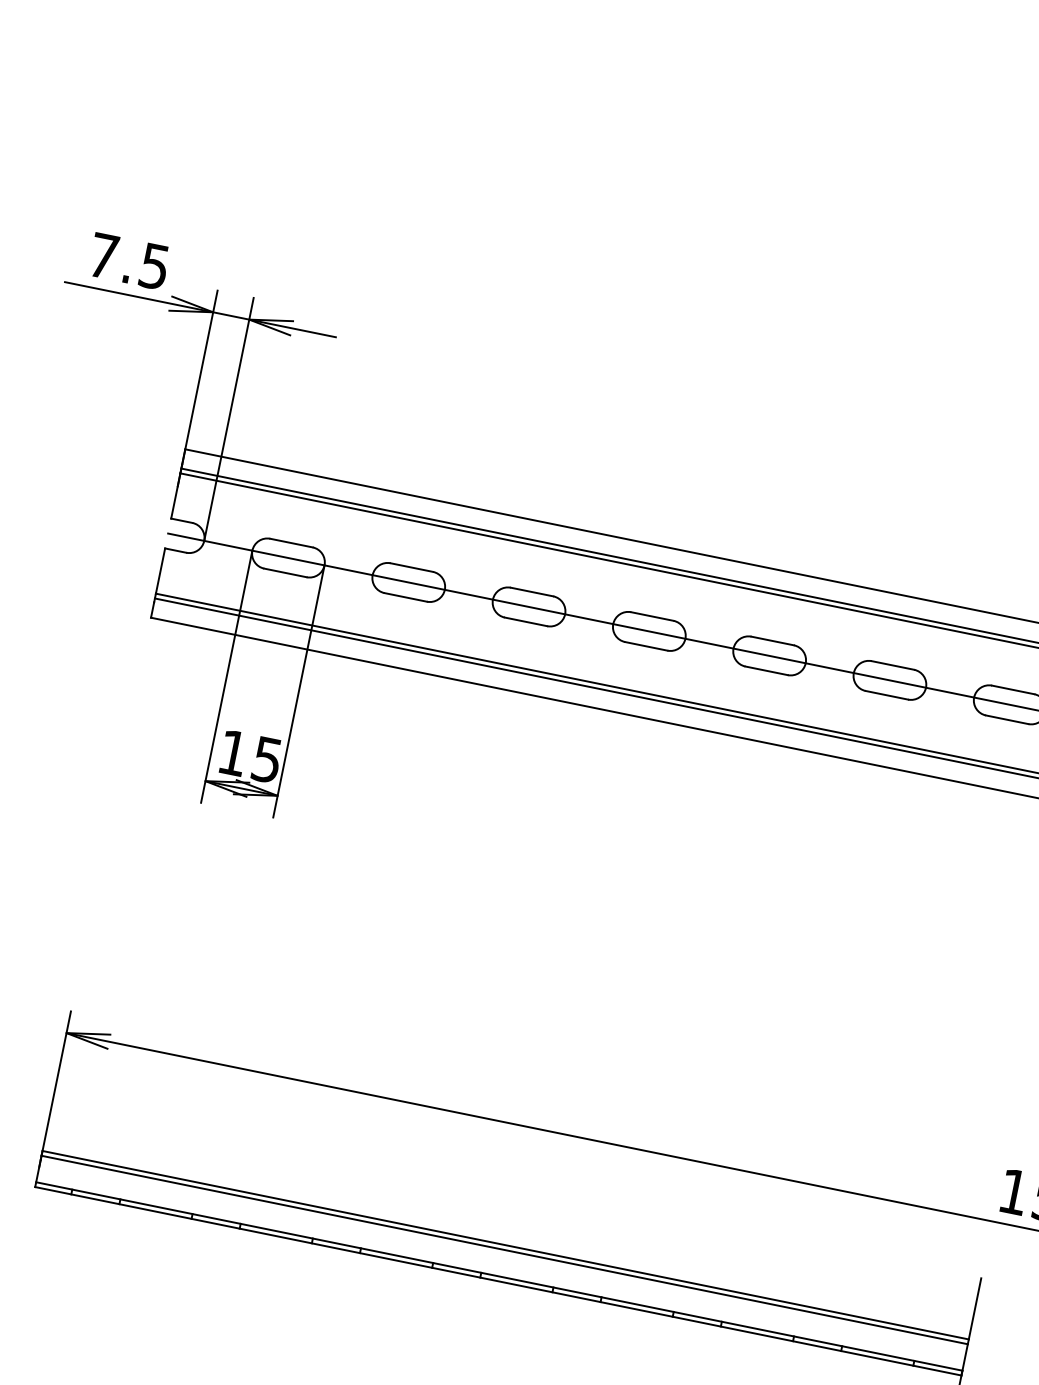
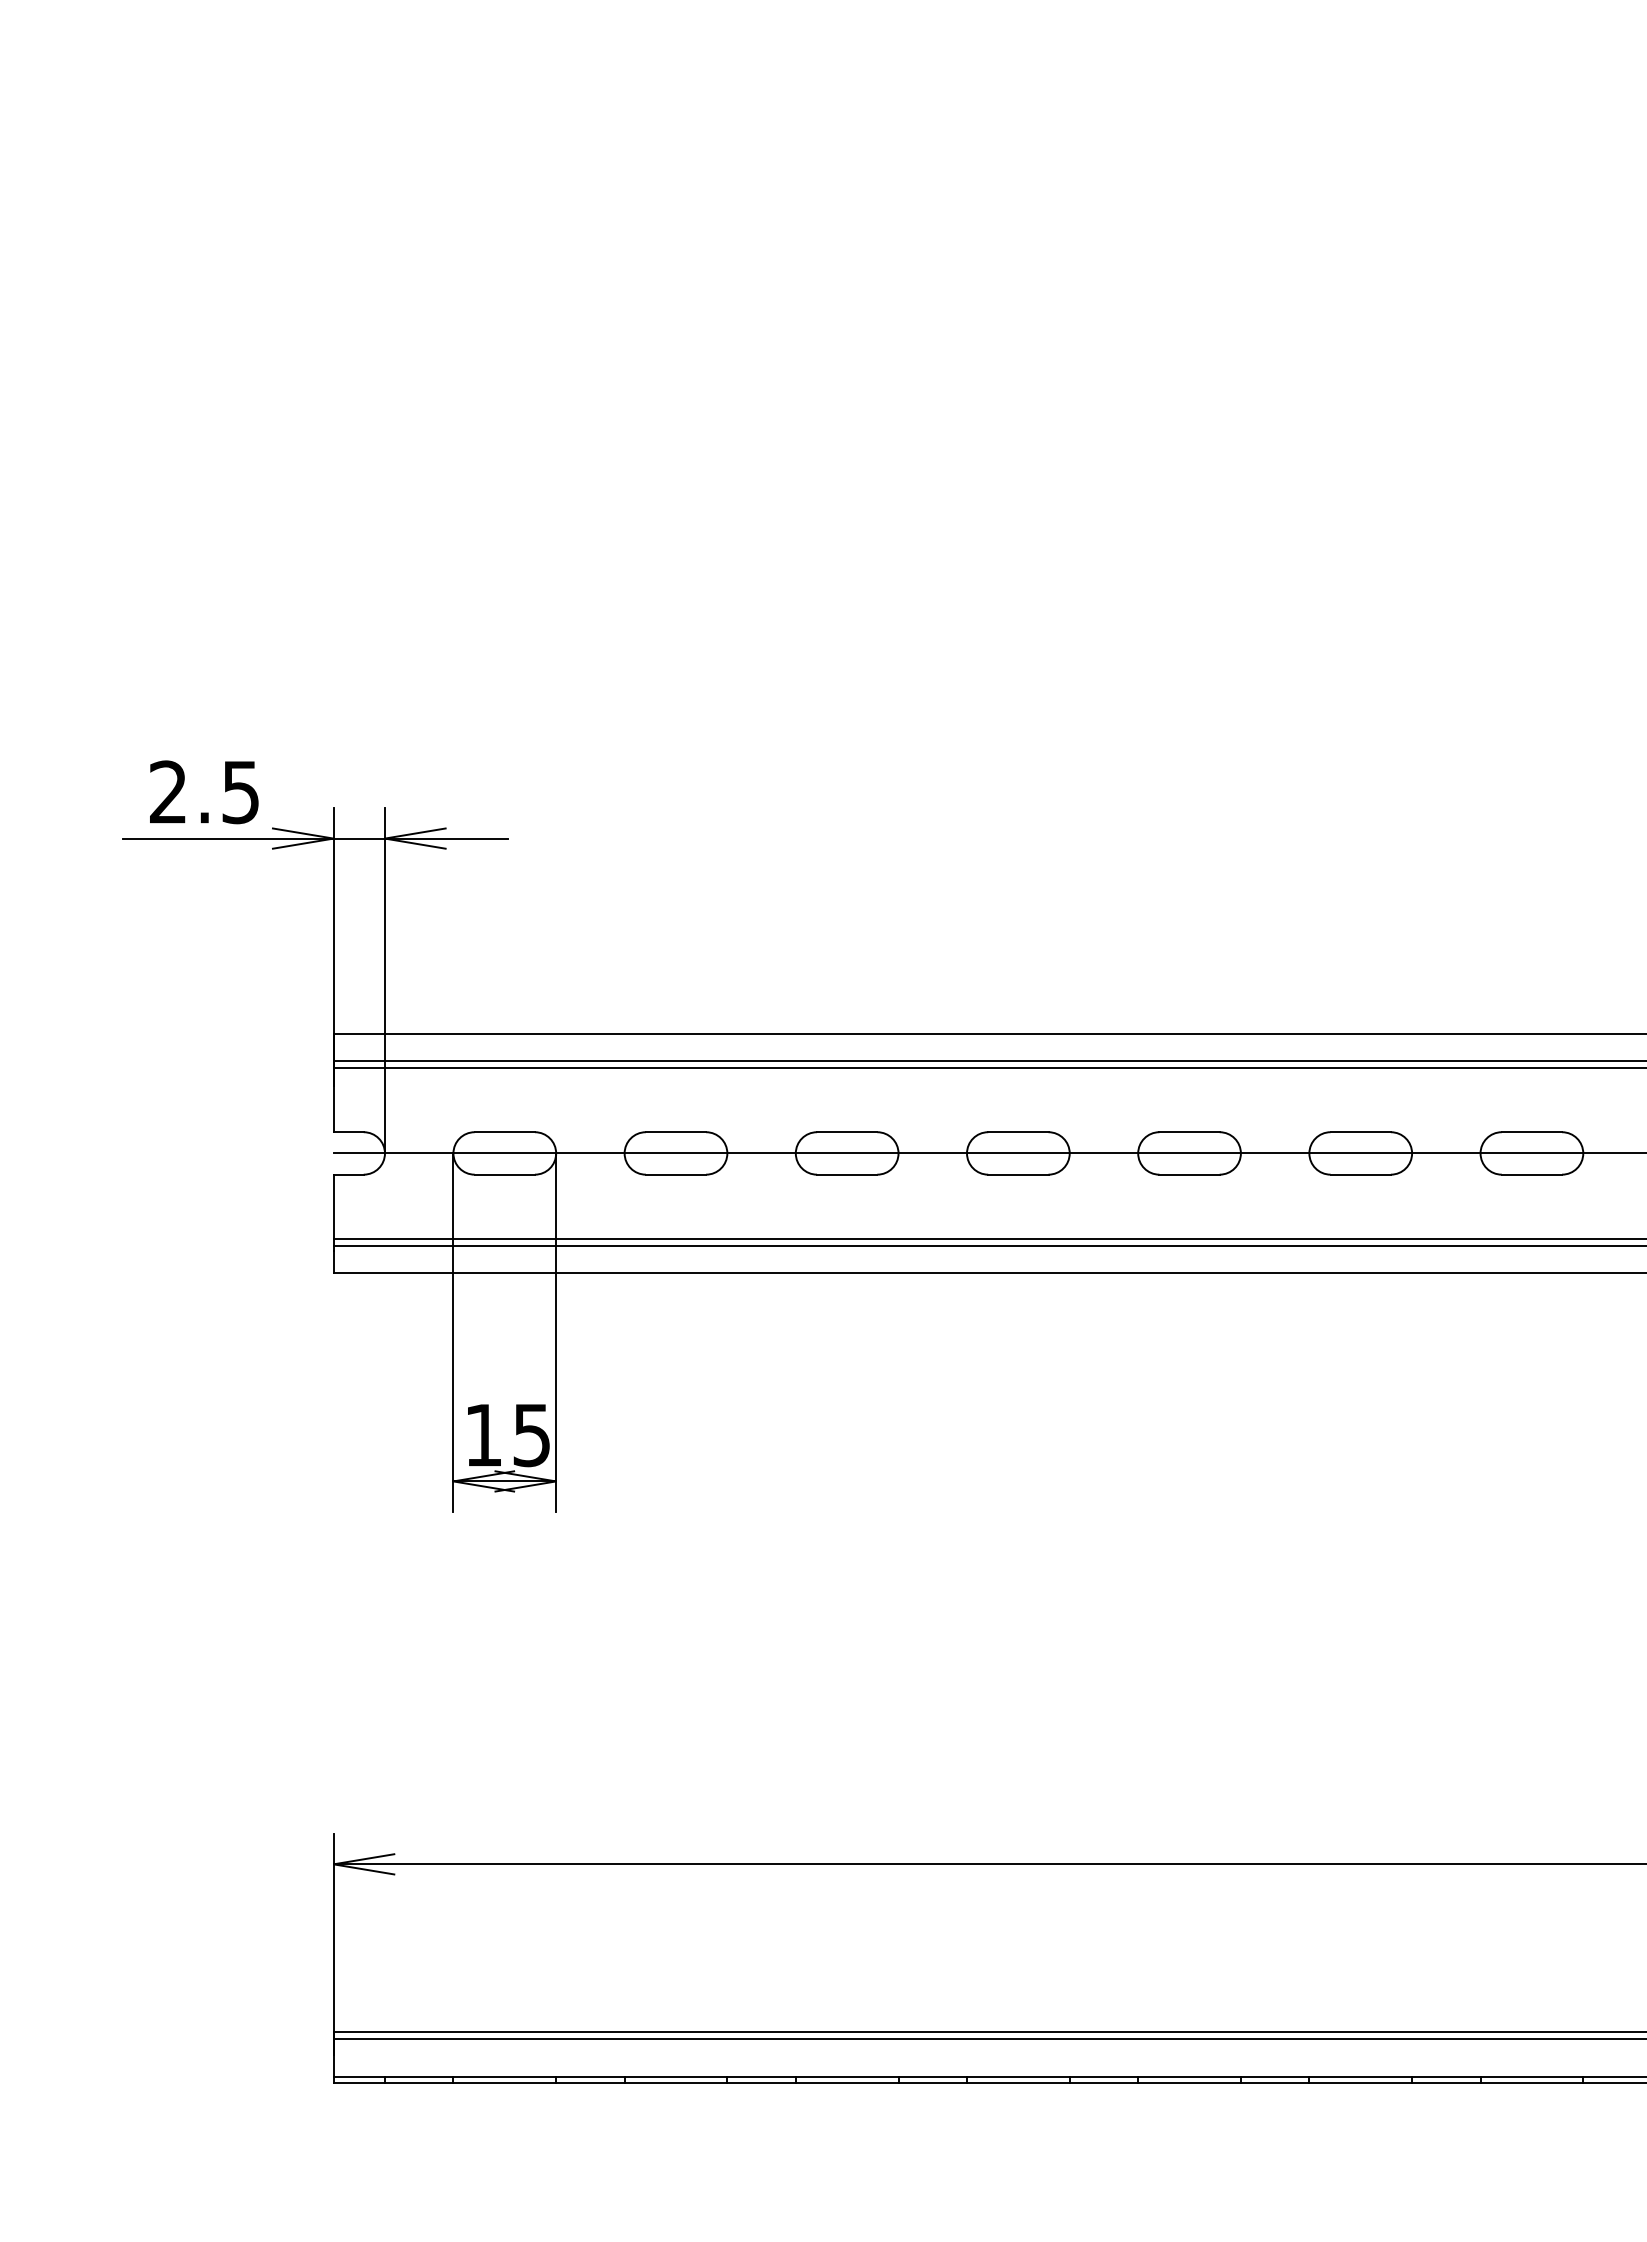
text: (103, 255) -> (168, 791), 7.5 -> 2.5

